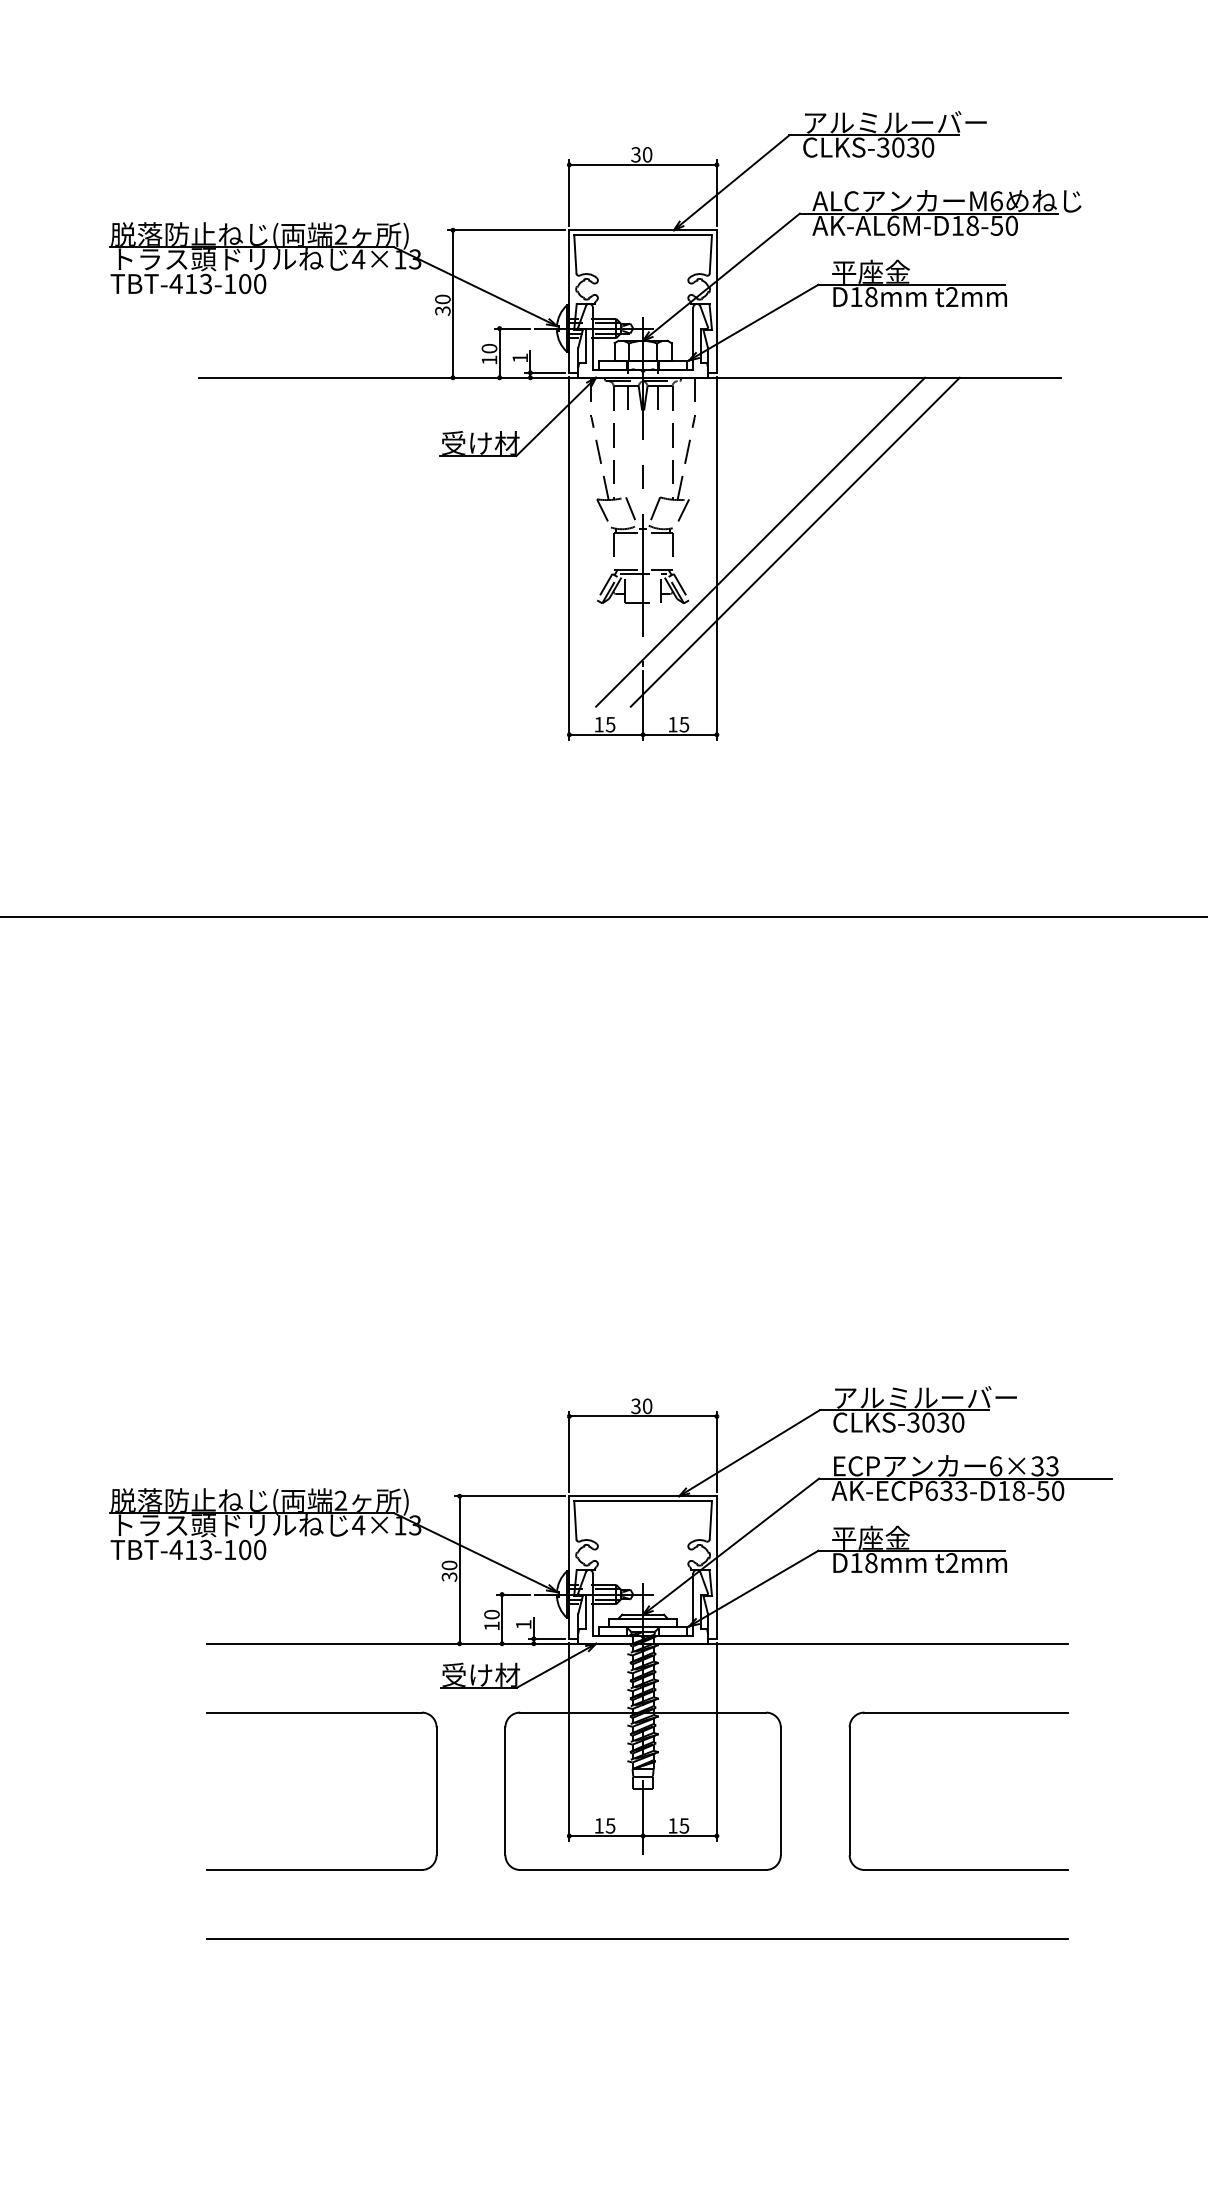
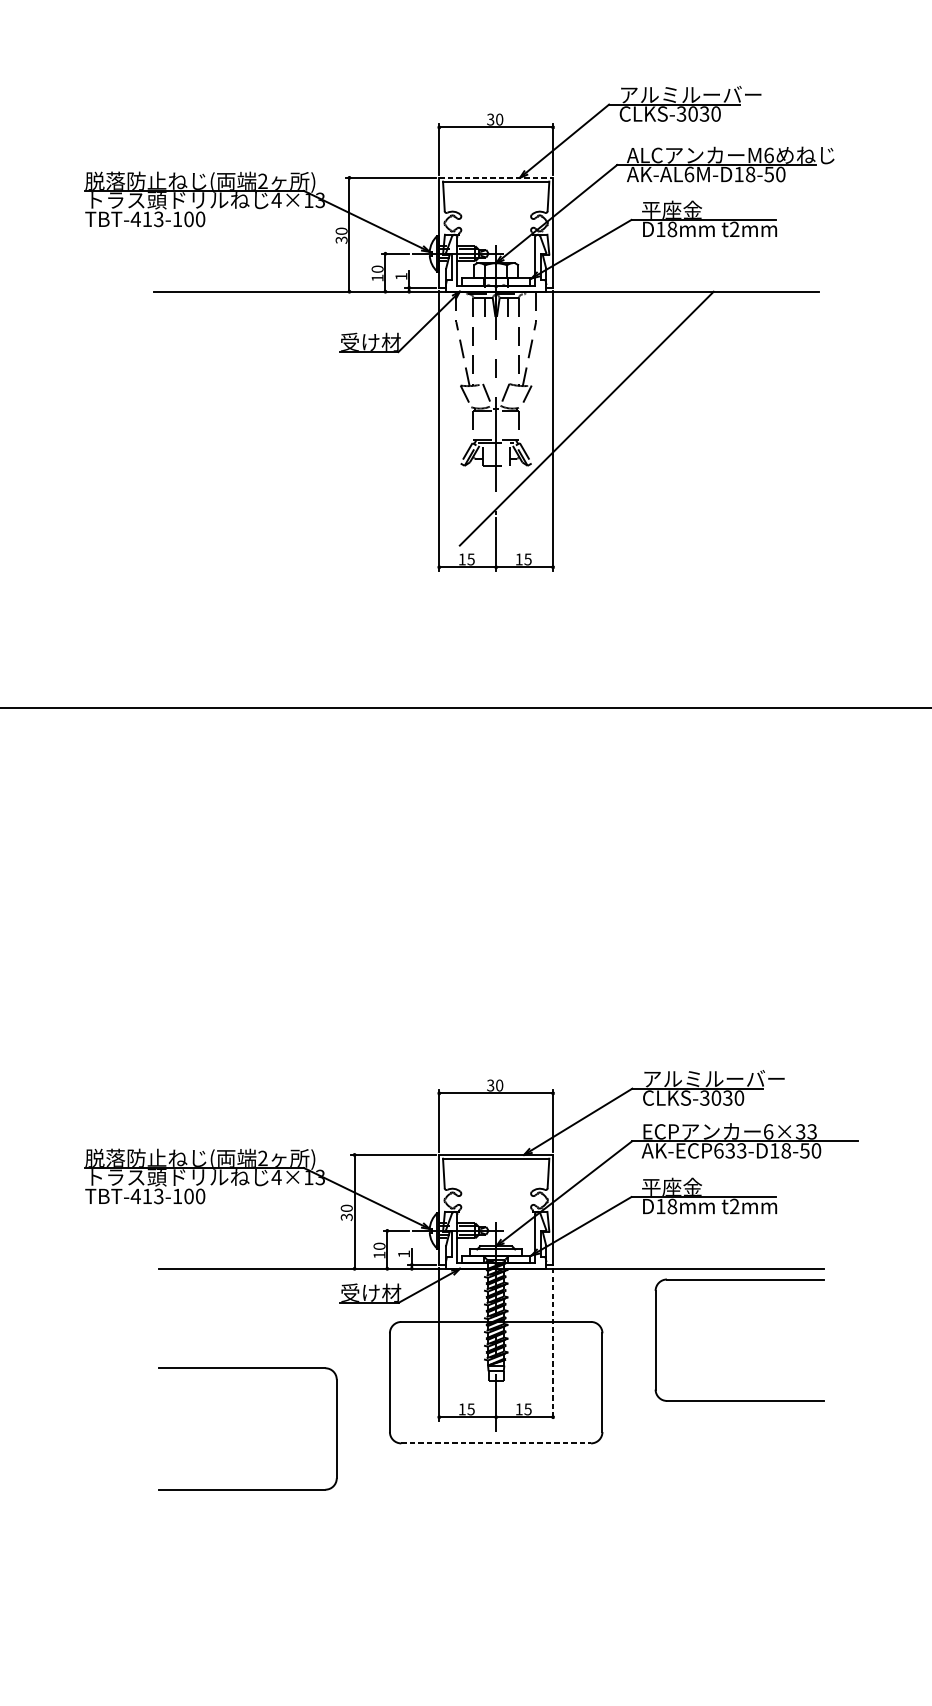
line: (643, 230) -> (496, 178), solid -> dashed
line: (794, 541) -> (613, 418), removed
part: (321, 1713) -> (247, 1368), moved
part: (958, 1713) -> (739, 1280), moved
line: (716, 1742) -> (552, 1345), solid -> dashed
line: (643, 1869) -> (496, 1443), solid -> dashed
line: (637, 1938) -> (491, 1496), removed

